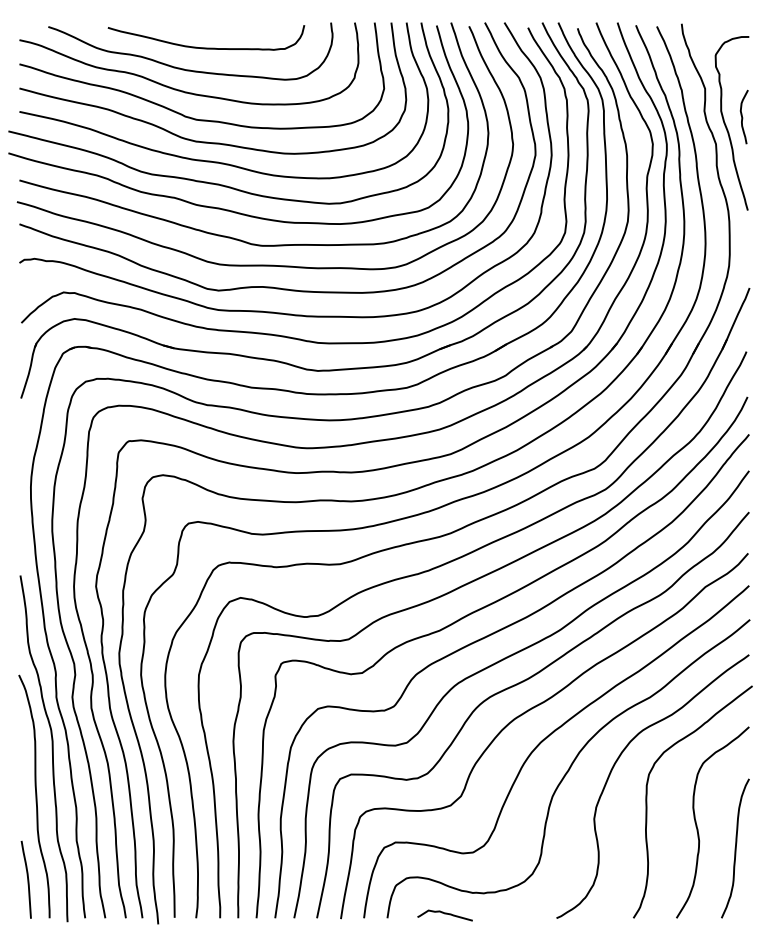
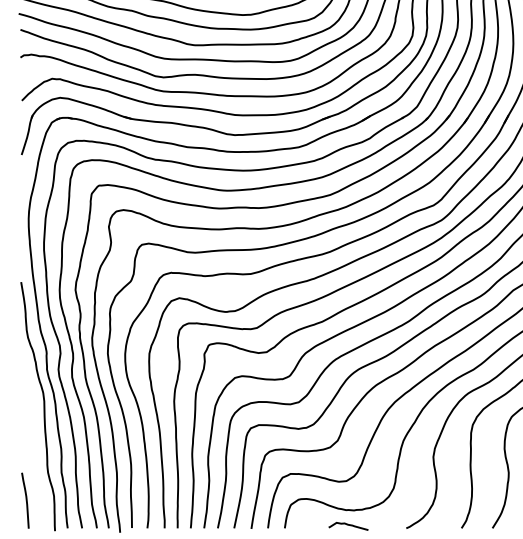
curve: (35, 796) -> (31, 440), removed
curve: (444, 914) -> (348, 525), moved

